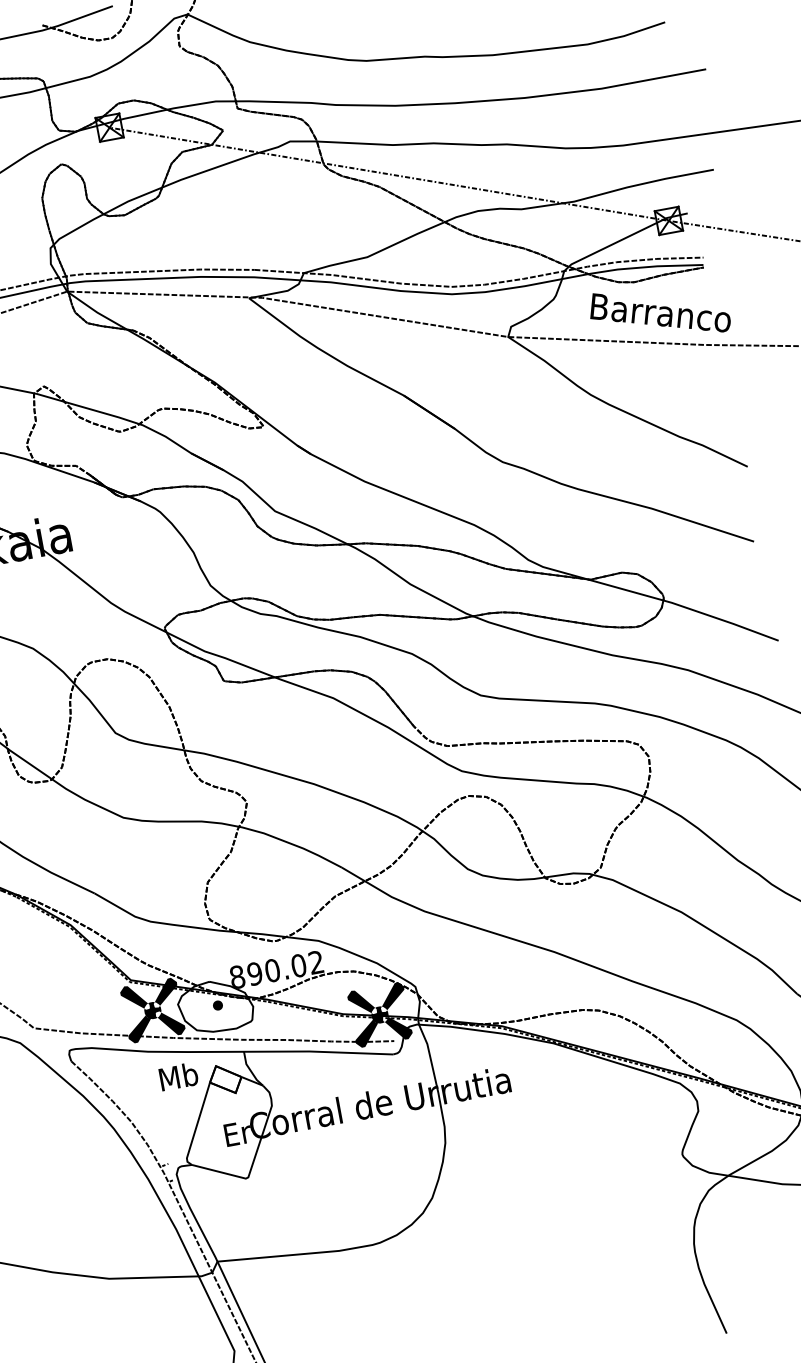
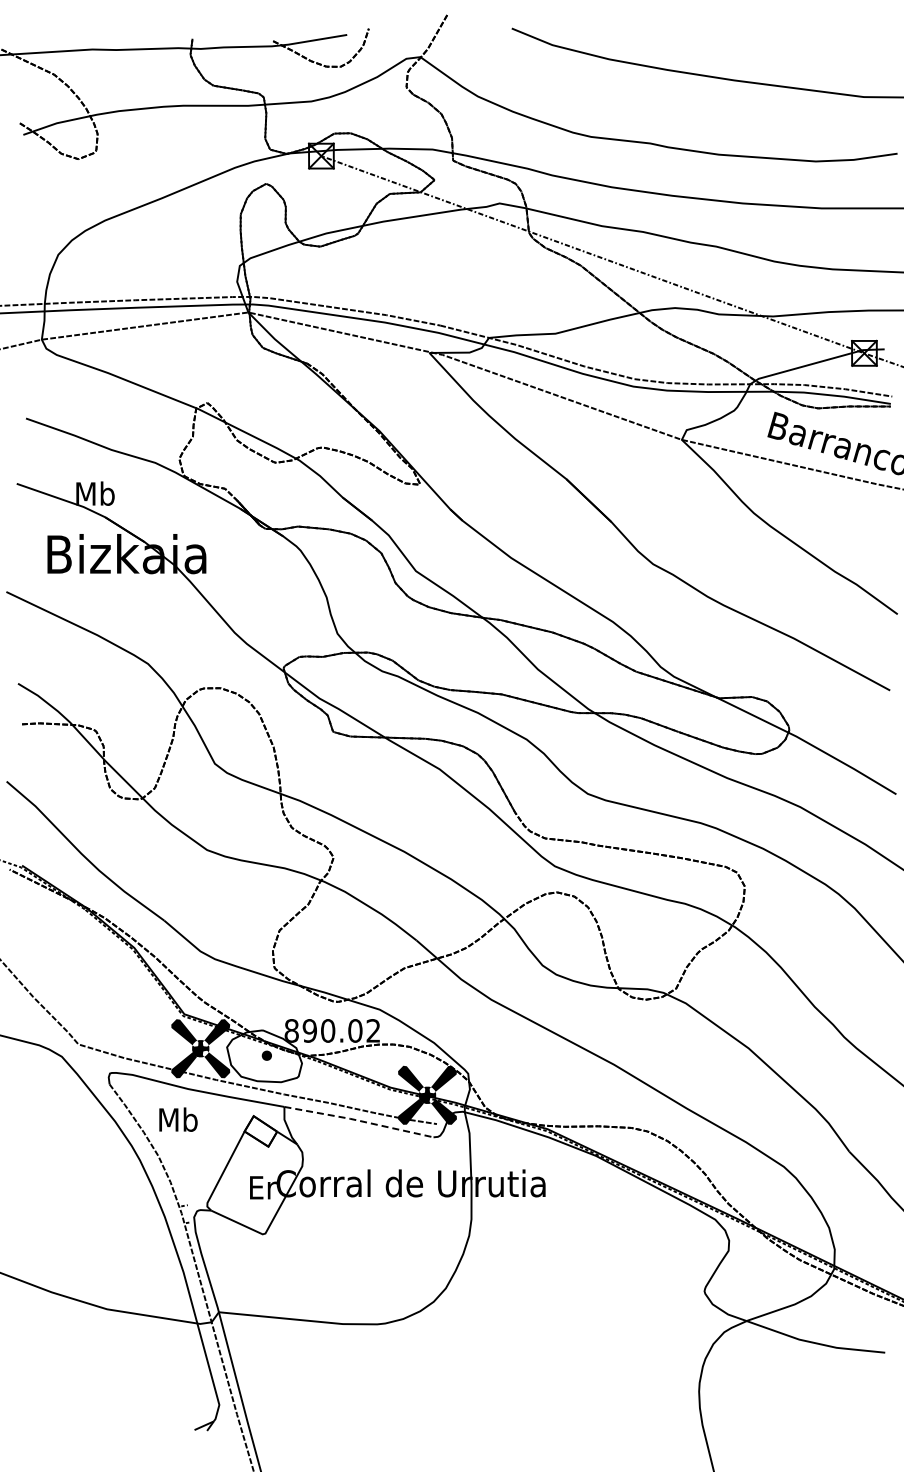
line: (317, 1051) -> (358, 1120), solid -> dashed
text: (178, 1076) -> (178, 1119), moved

